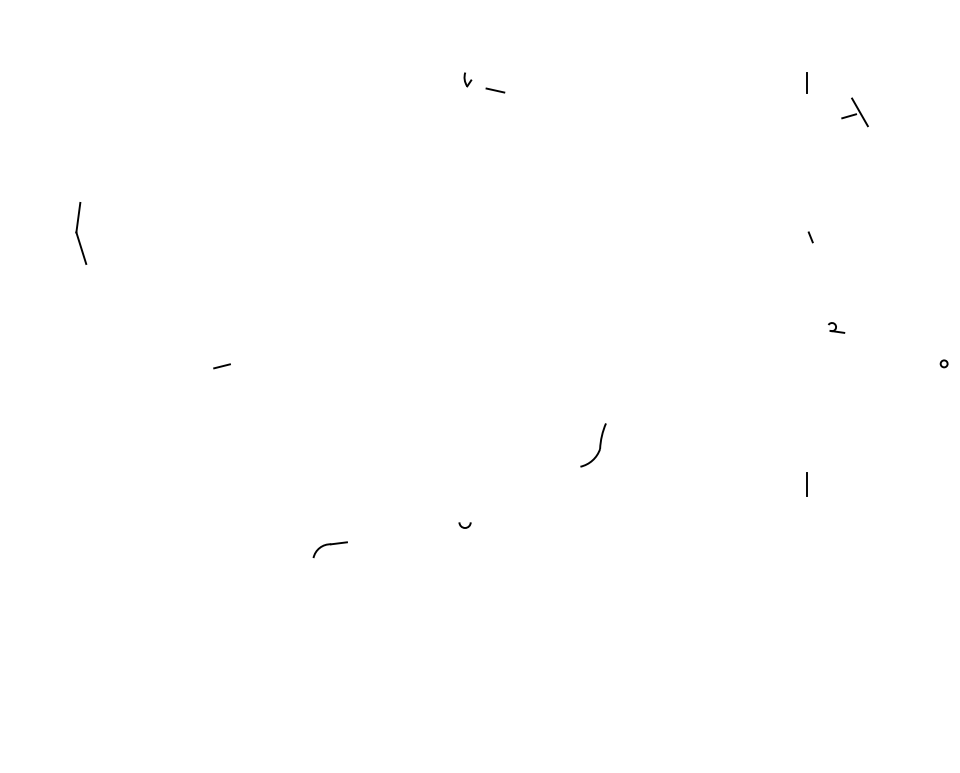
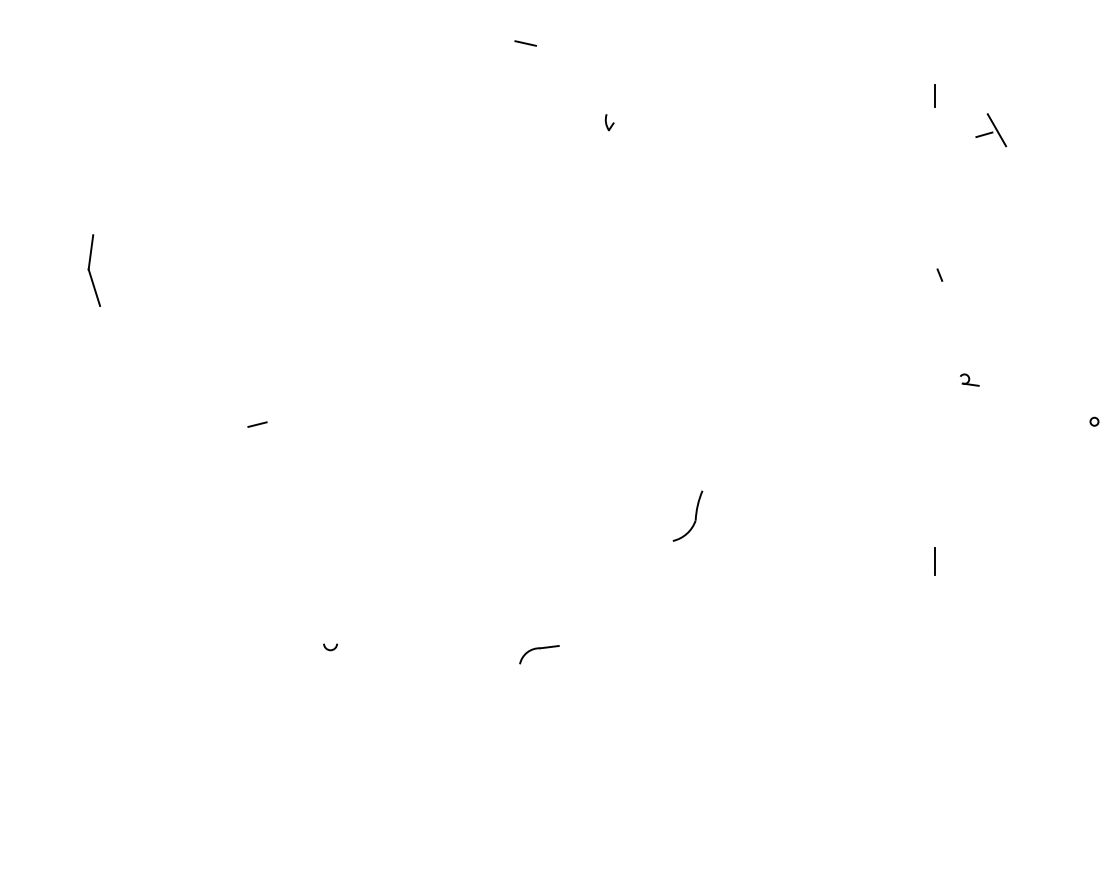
part: (467, 79) -> (609, 122), moved
line: (495, 90) -> (525, 43), moved
arc: (463, 526) -> (328, 648), moved
part: (329, 549) -> (538, 654), moved

